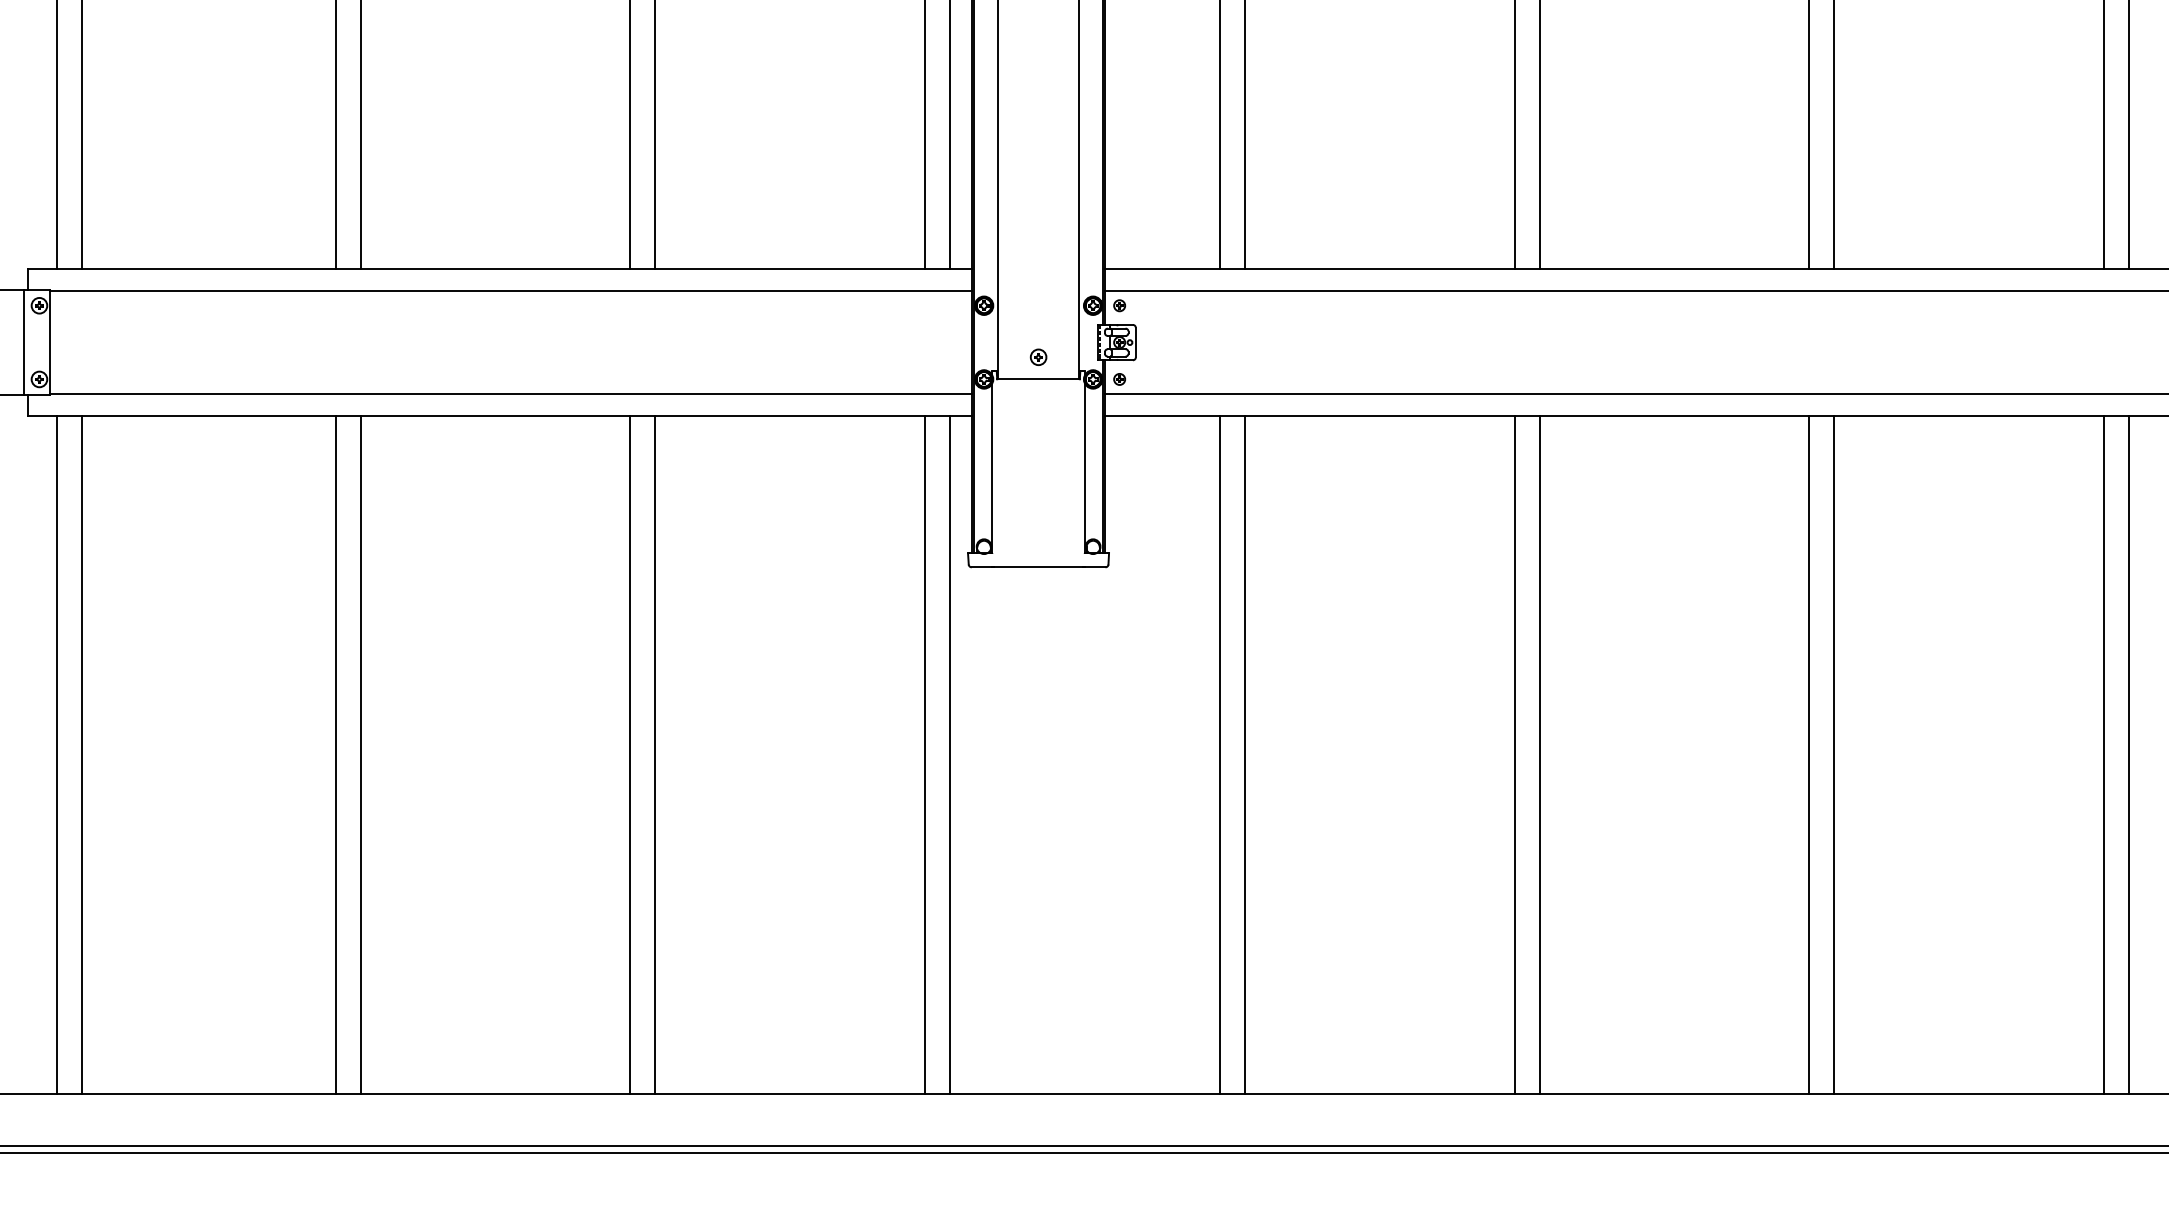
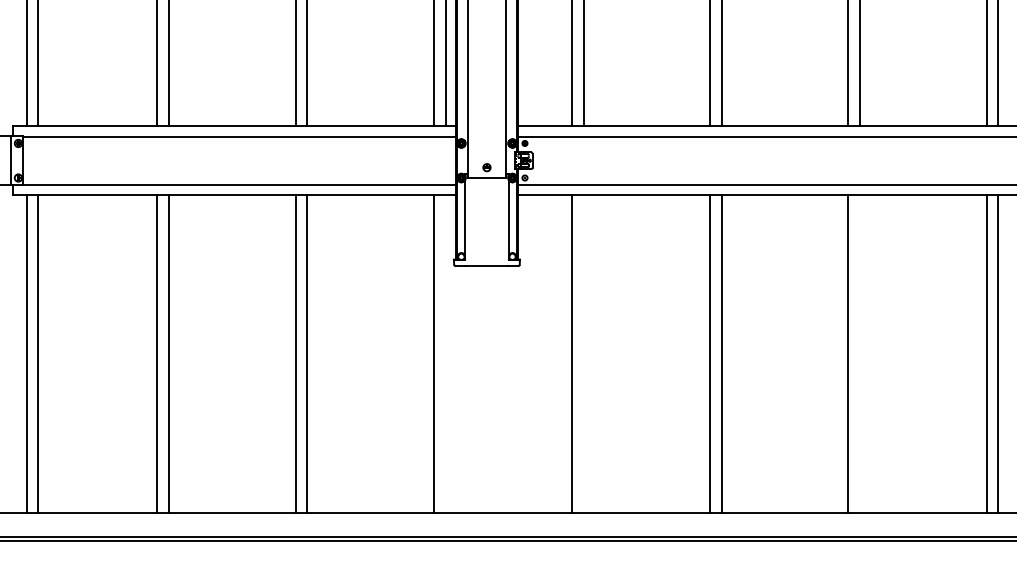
line: (950, 755) -> (445, 354), removed
line: (1244, 755) -> (583, 354), removed
line: (1835, 755) -> (860, 354), removed

